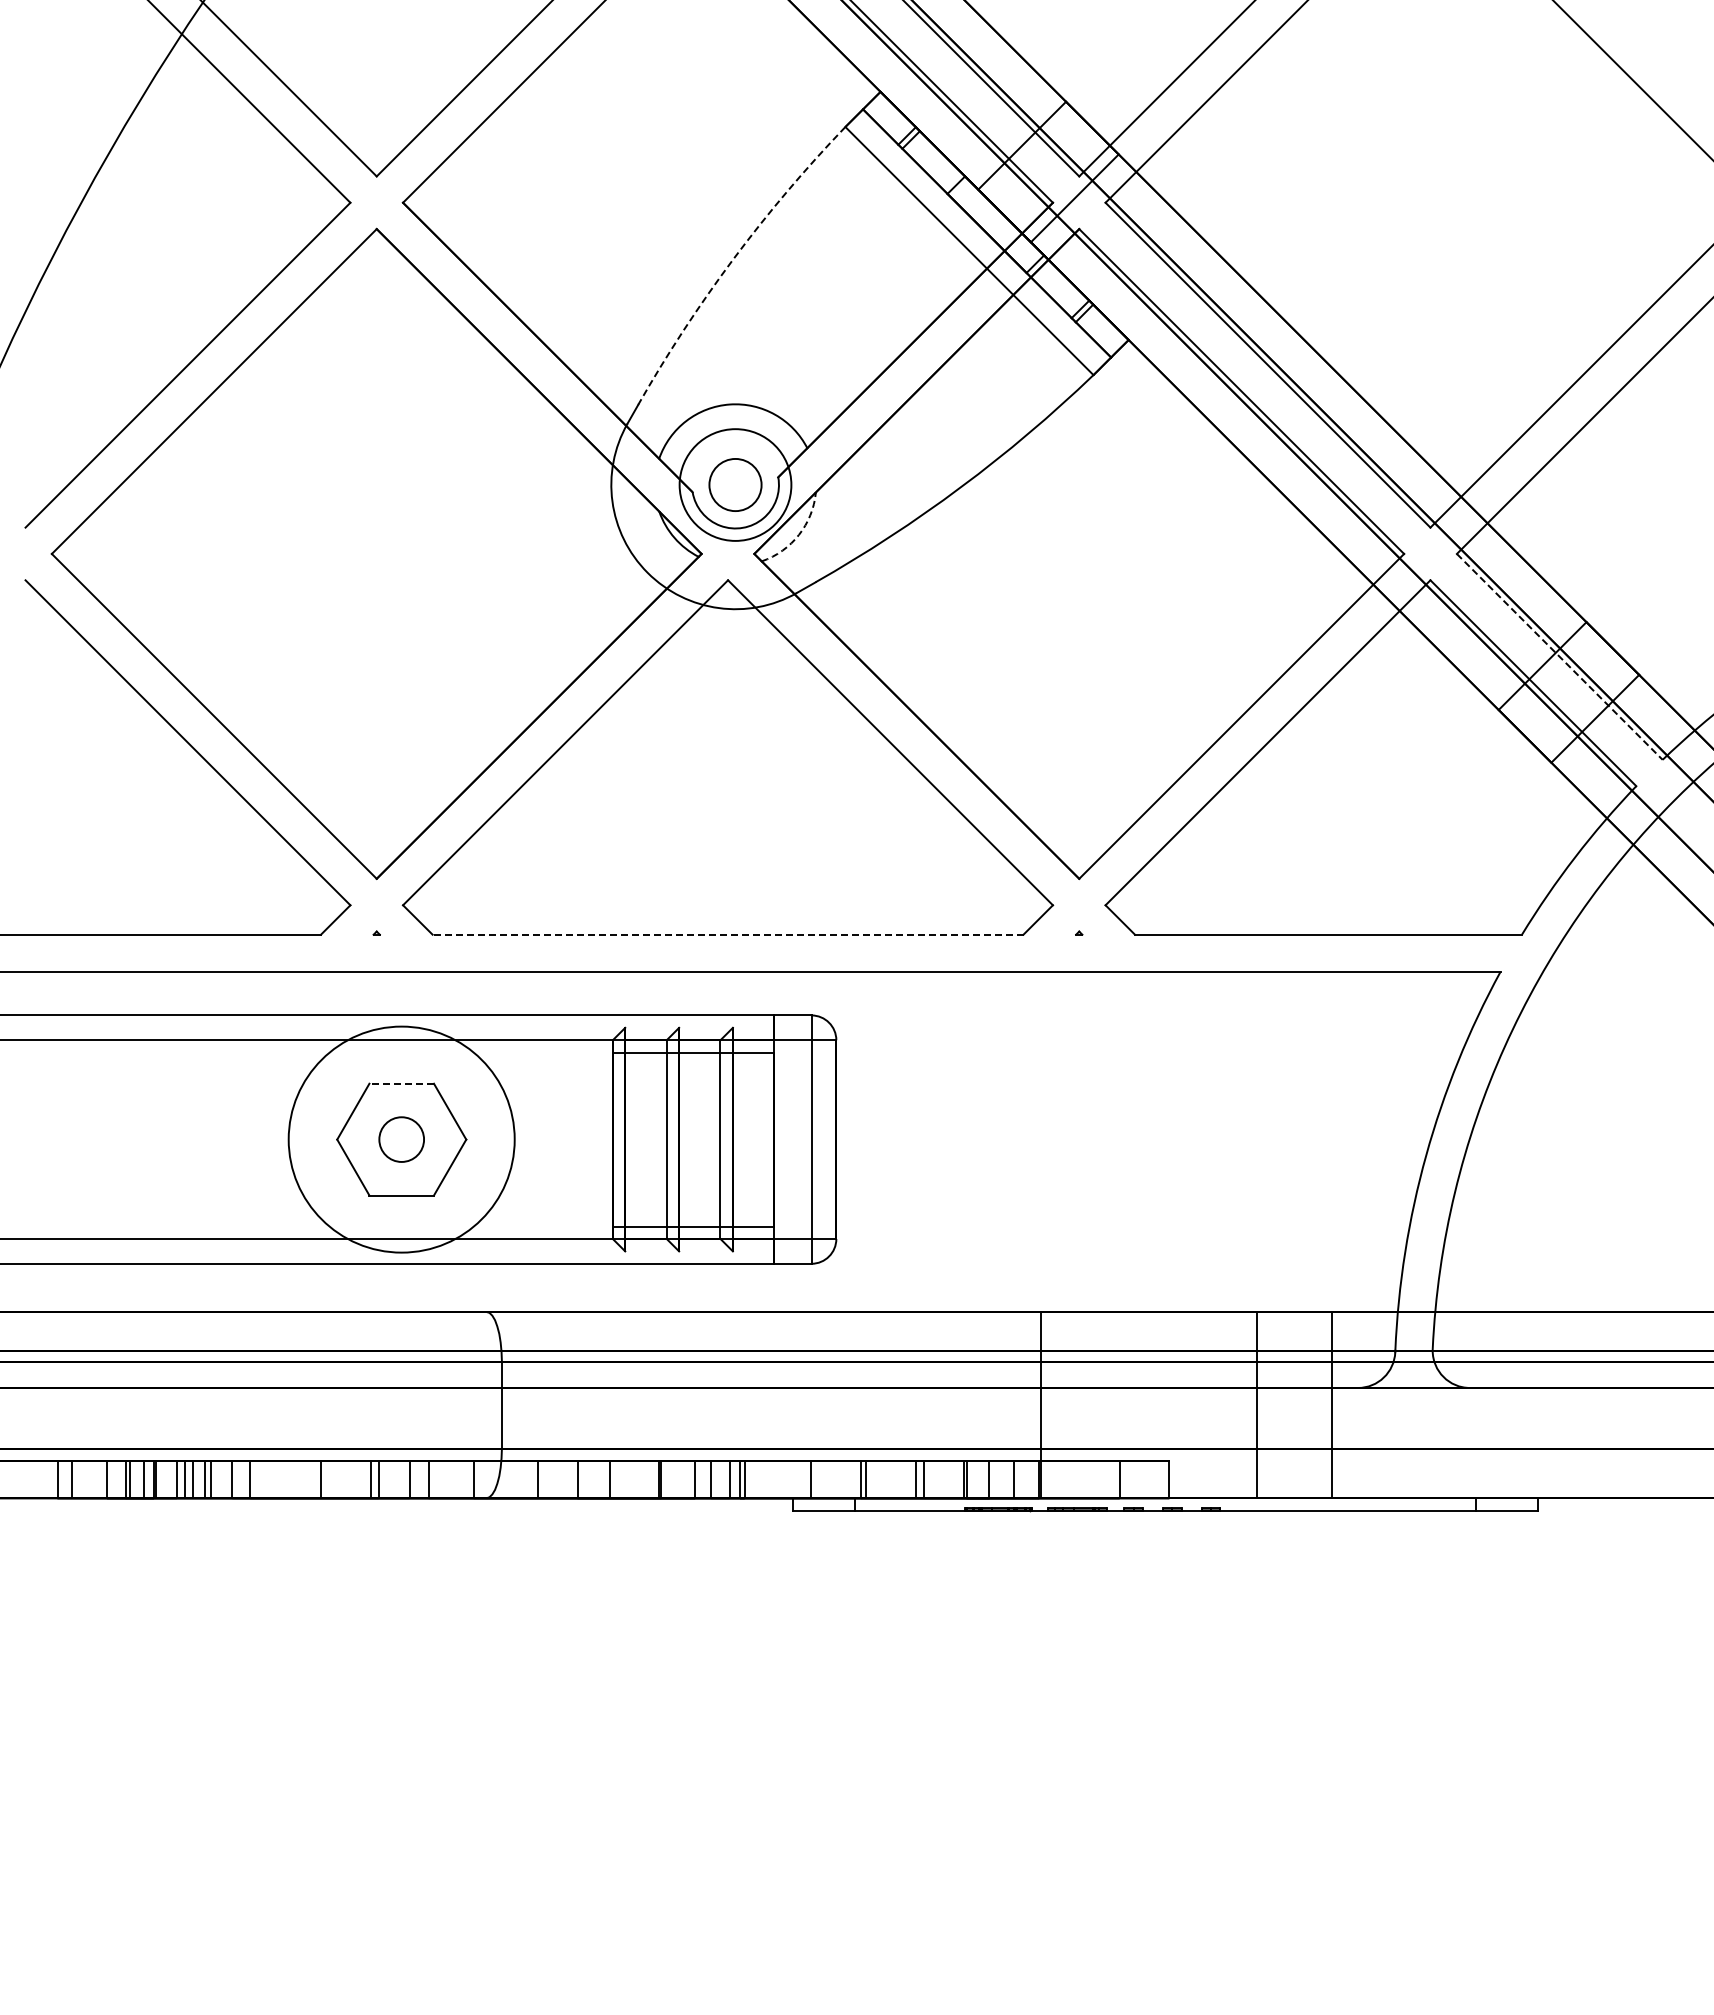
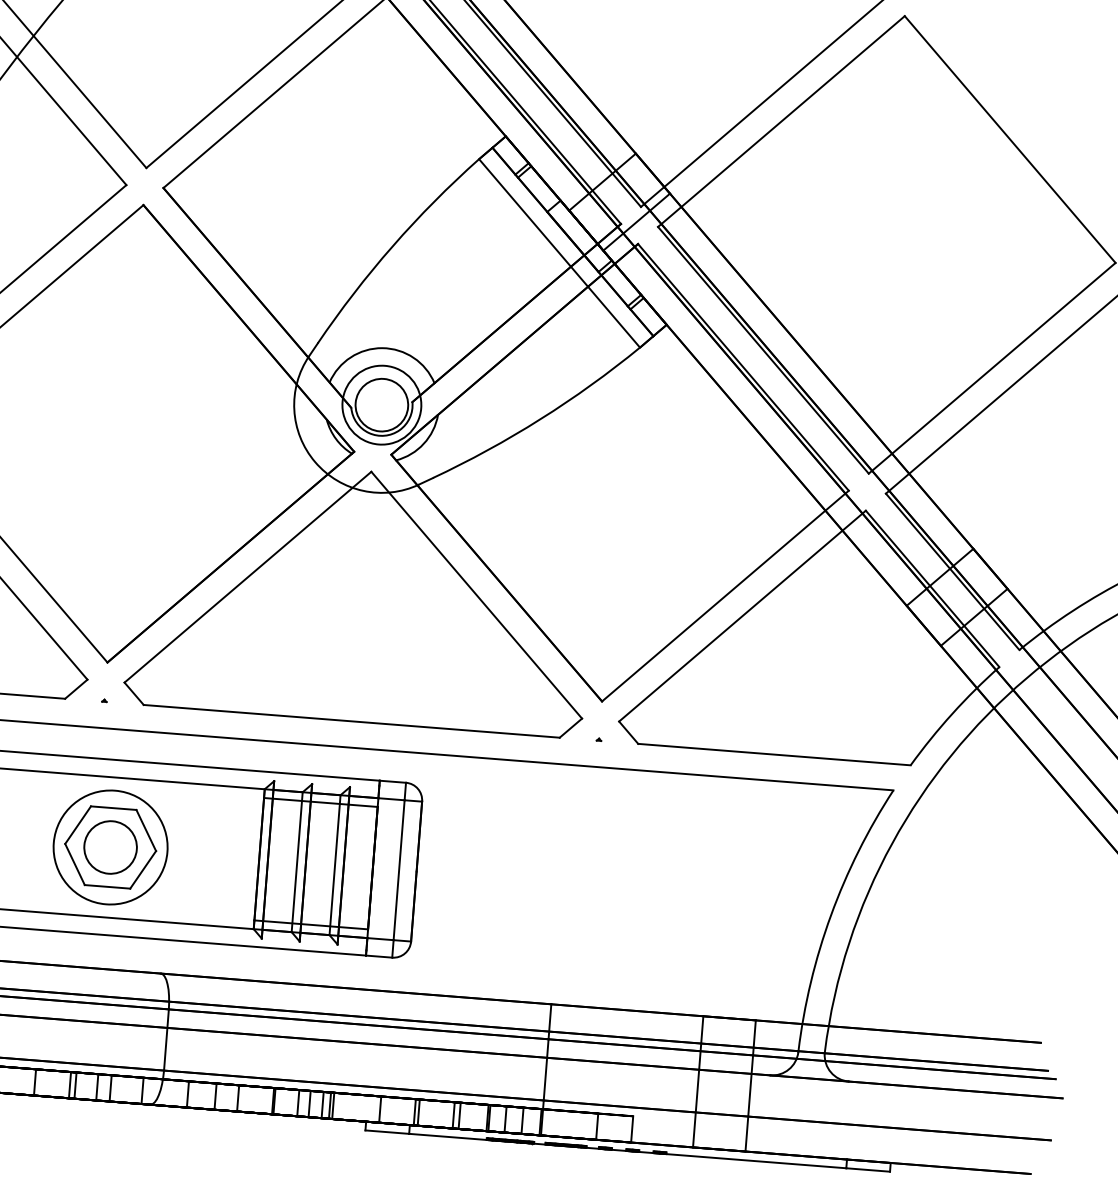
arc: (733, 259) -> (392, 246), dashed -> solid
circle: (735, 484) -> (381, 404), size x1.43
arc: (799, 534) -> (424, 443), dashed -> solid
line: (1559, 656) -> (952, 571), dashed -> solid
line: (727, 934) -> (351, 721), dashed -> solid
line: (401, 1083) -> (113, 807), dashed -> solid
circle: (401, 1139) -> (110, 847), size x0.71
circle: (401, 1139) -> (110, 847), size x1.67

